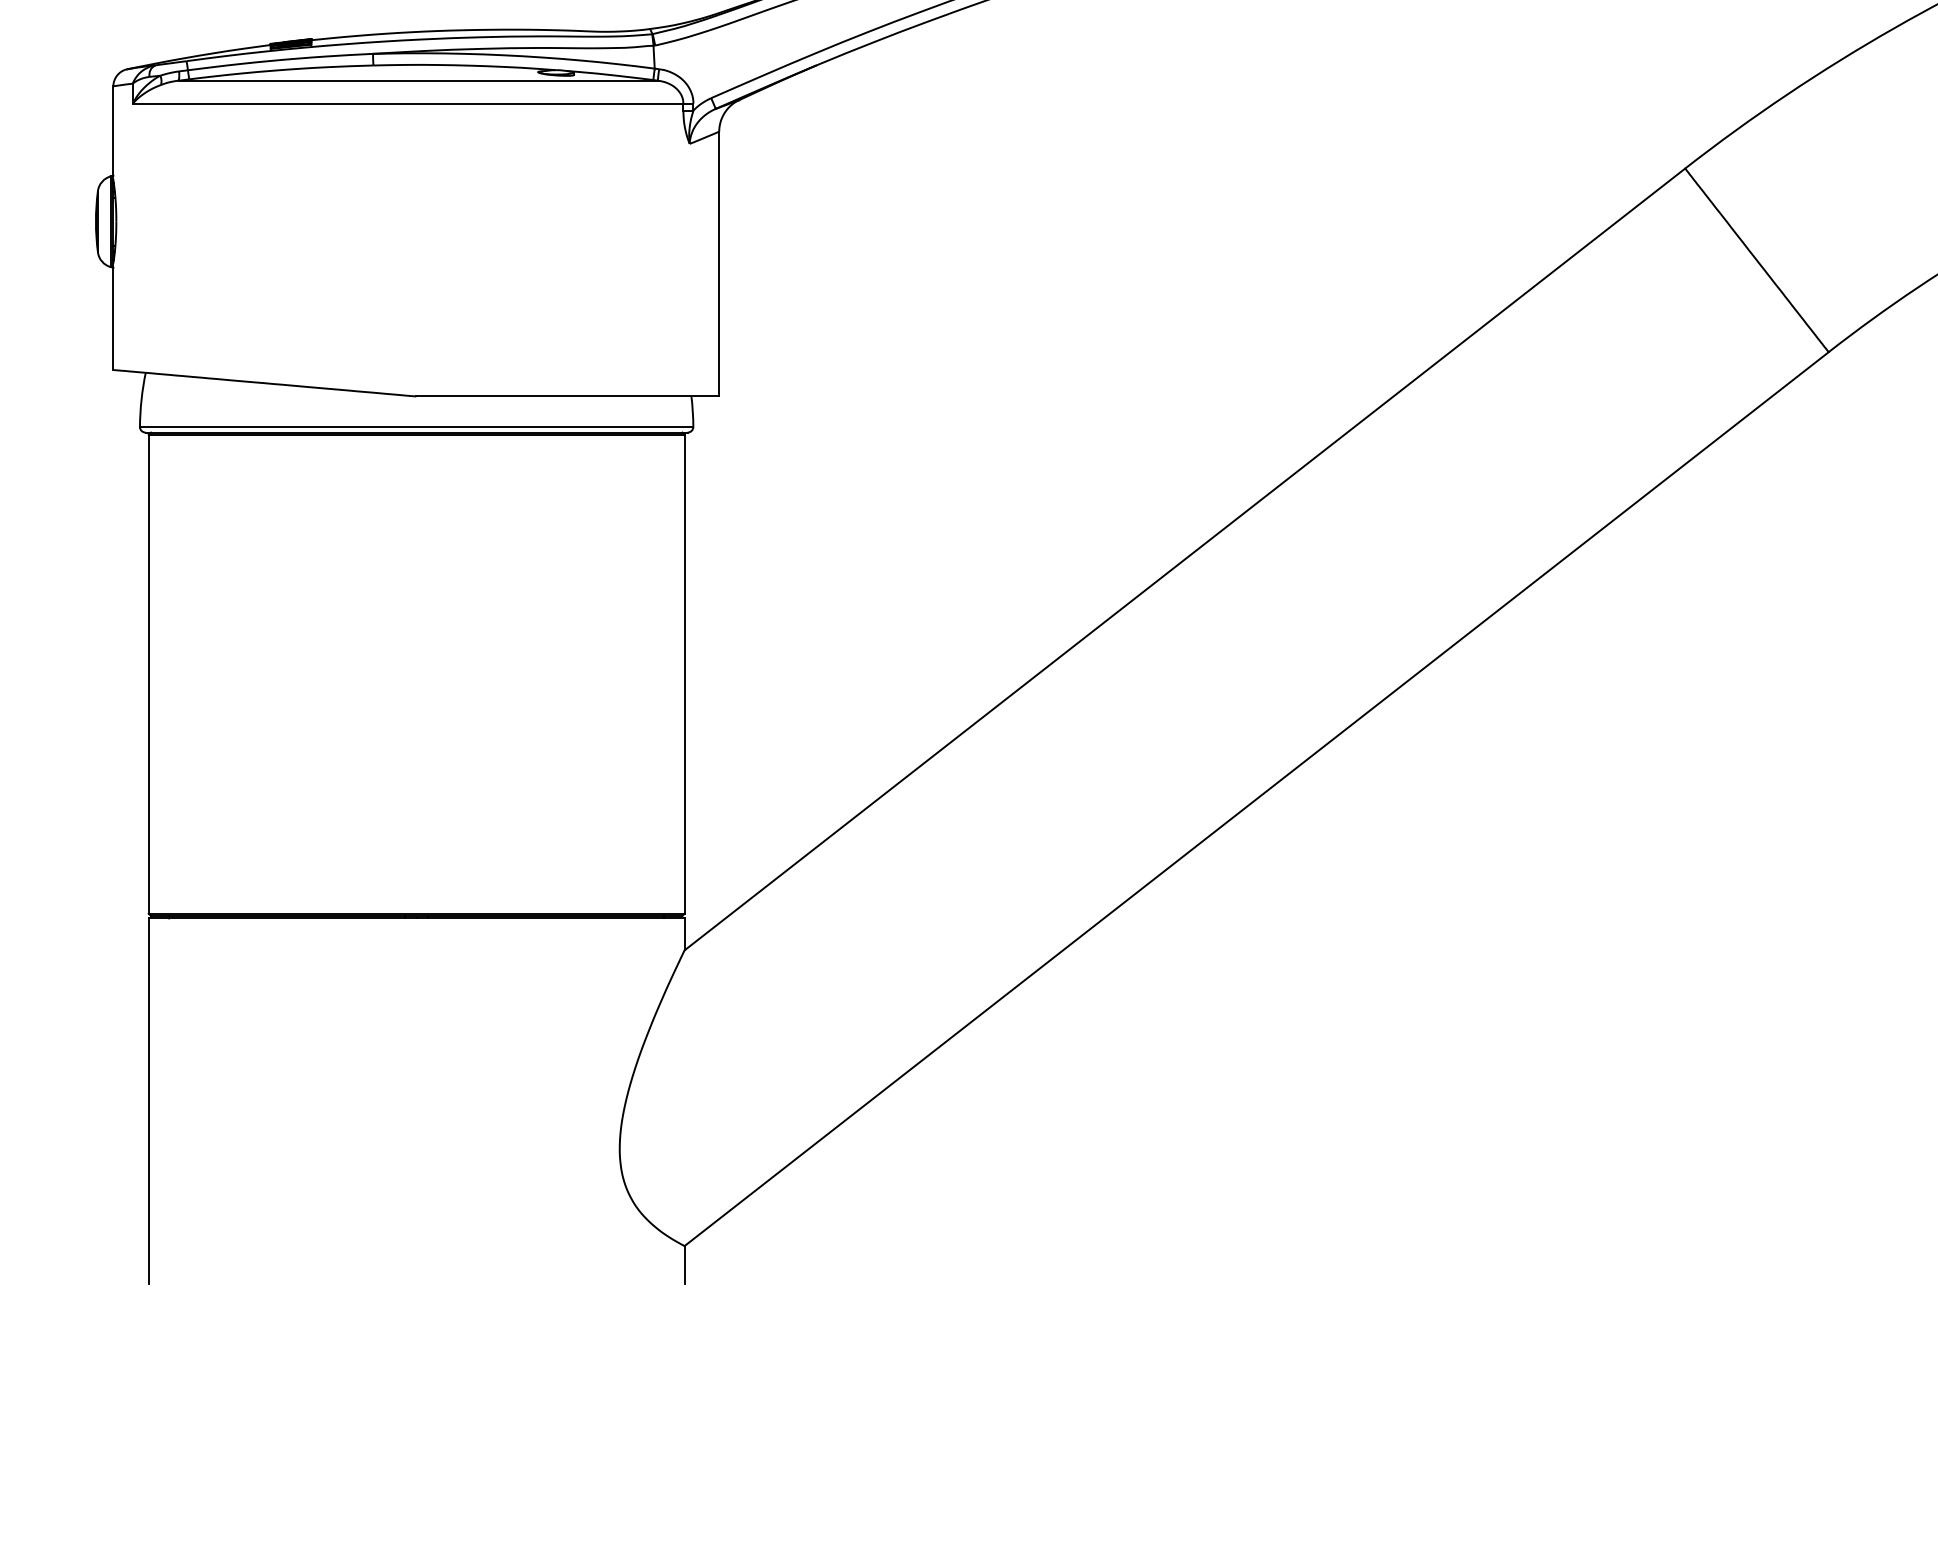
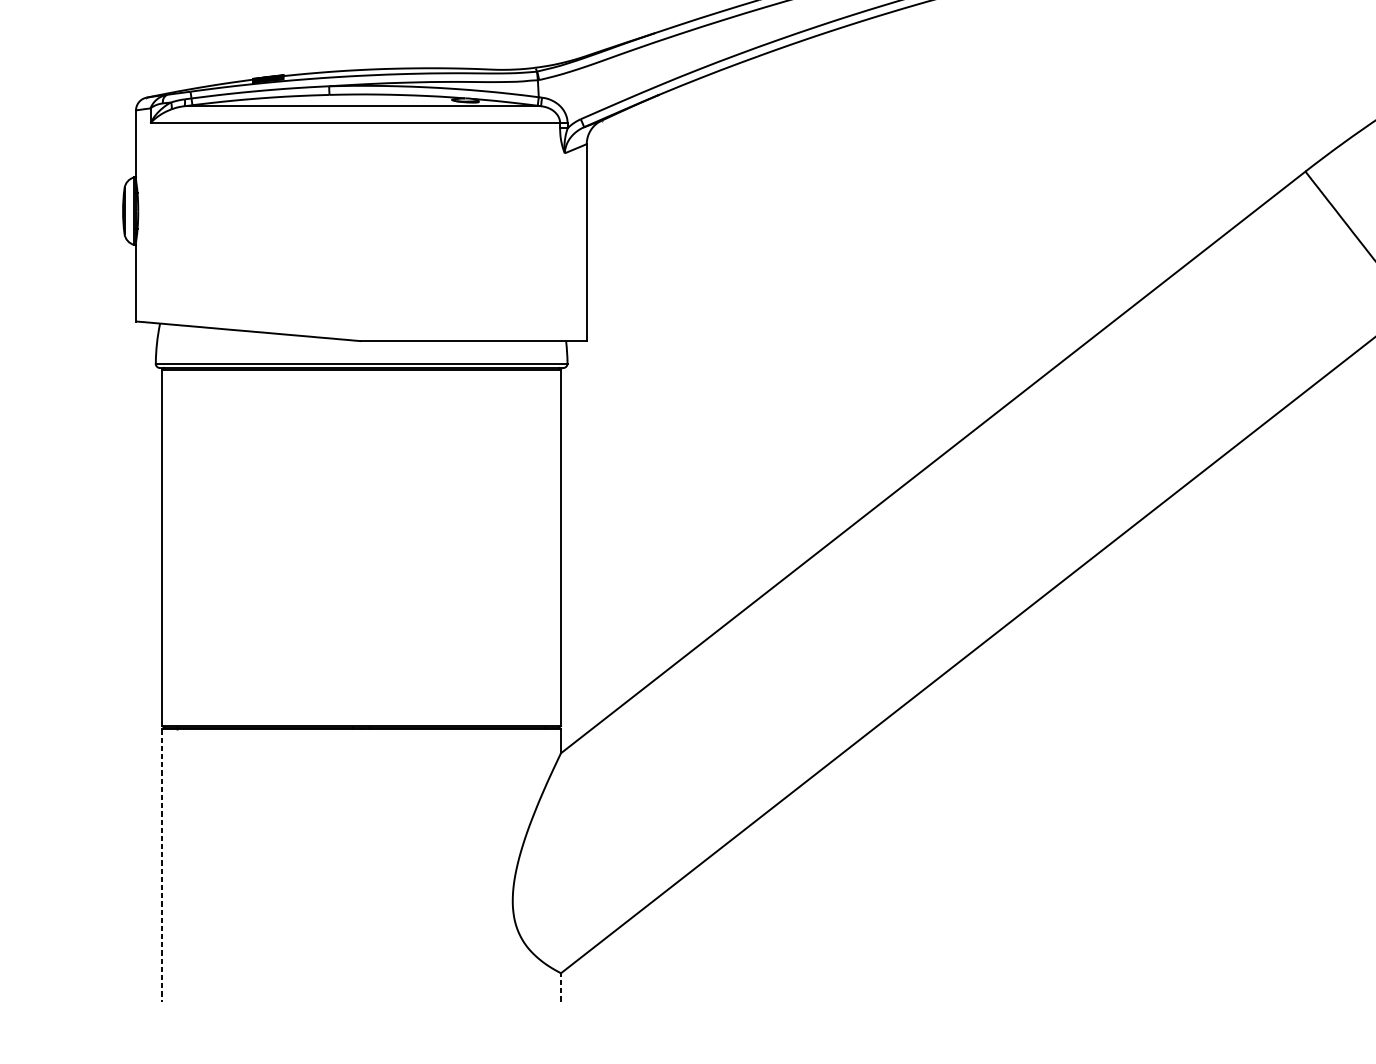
line: (148, 1101) -> (162, 865), solid -> dashed
line: (684, 1264) -> (560, 986), solid -> dashed

